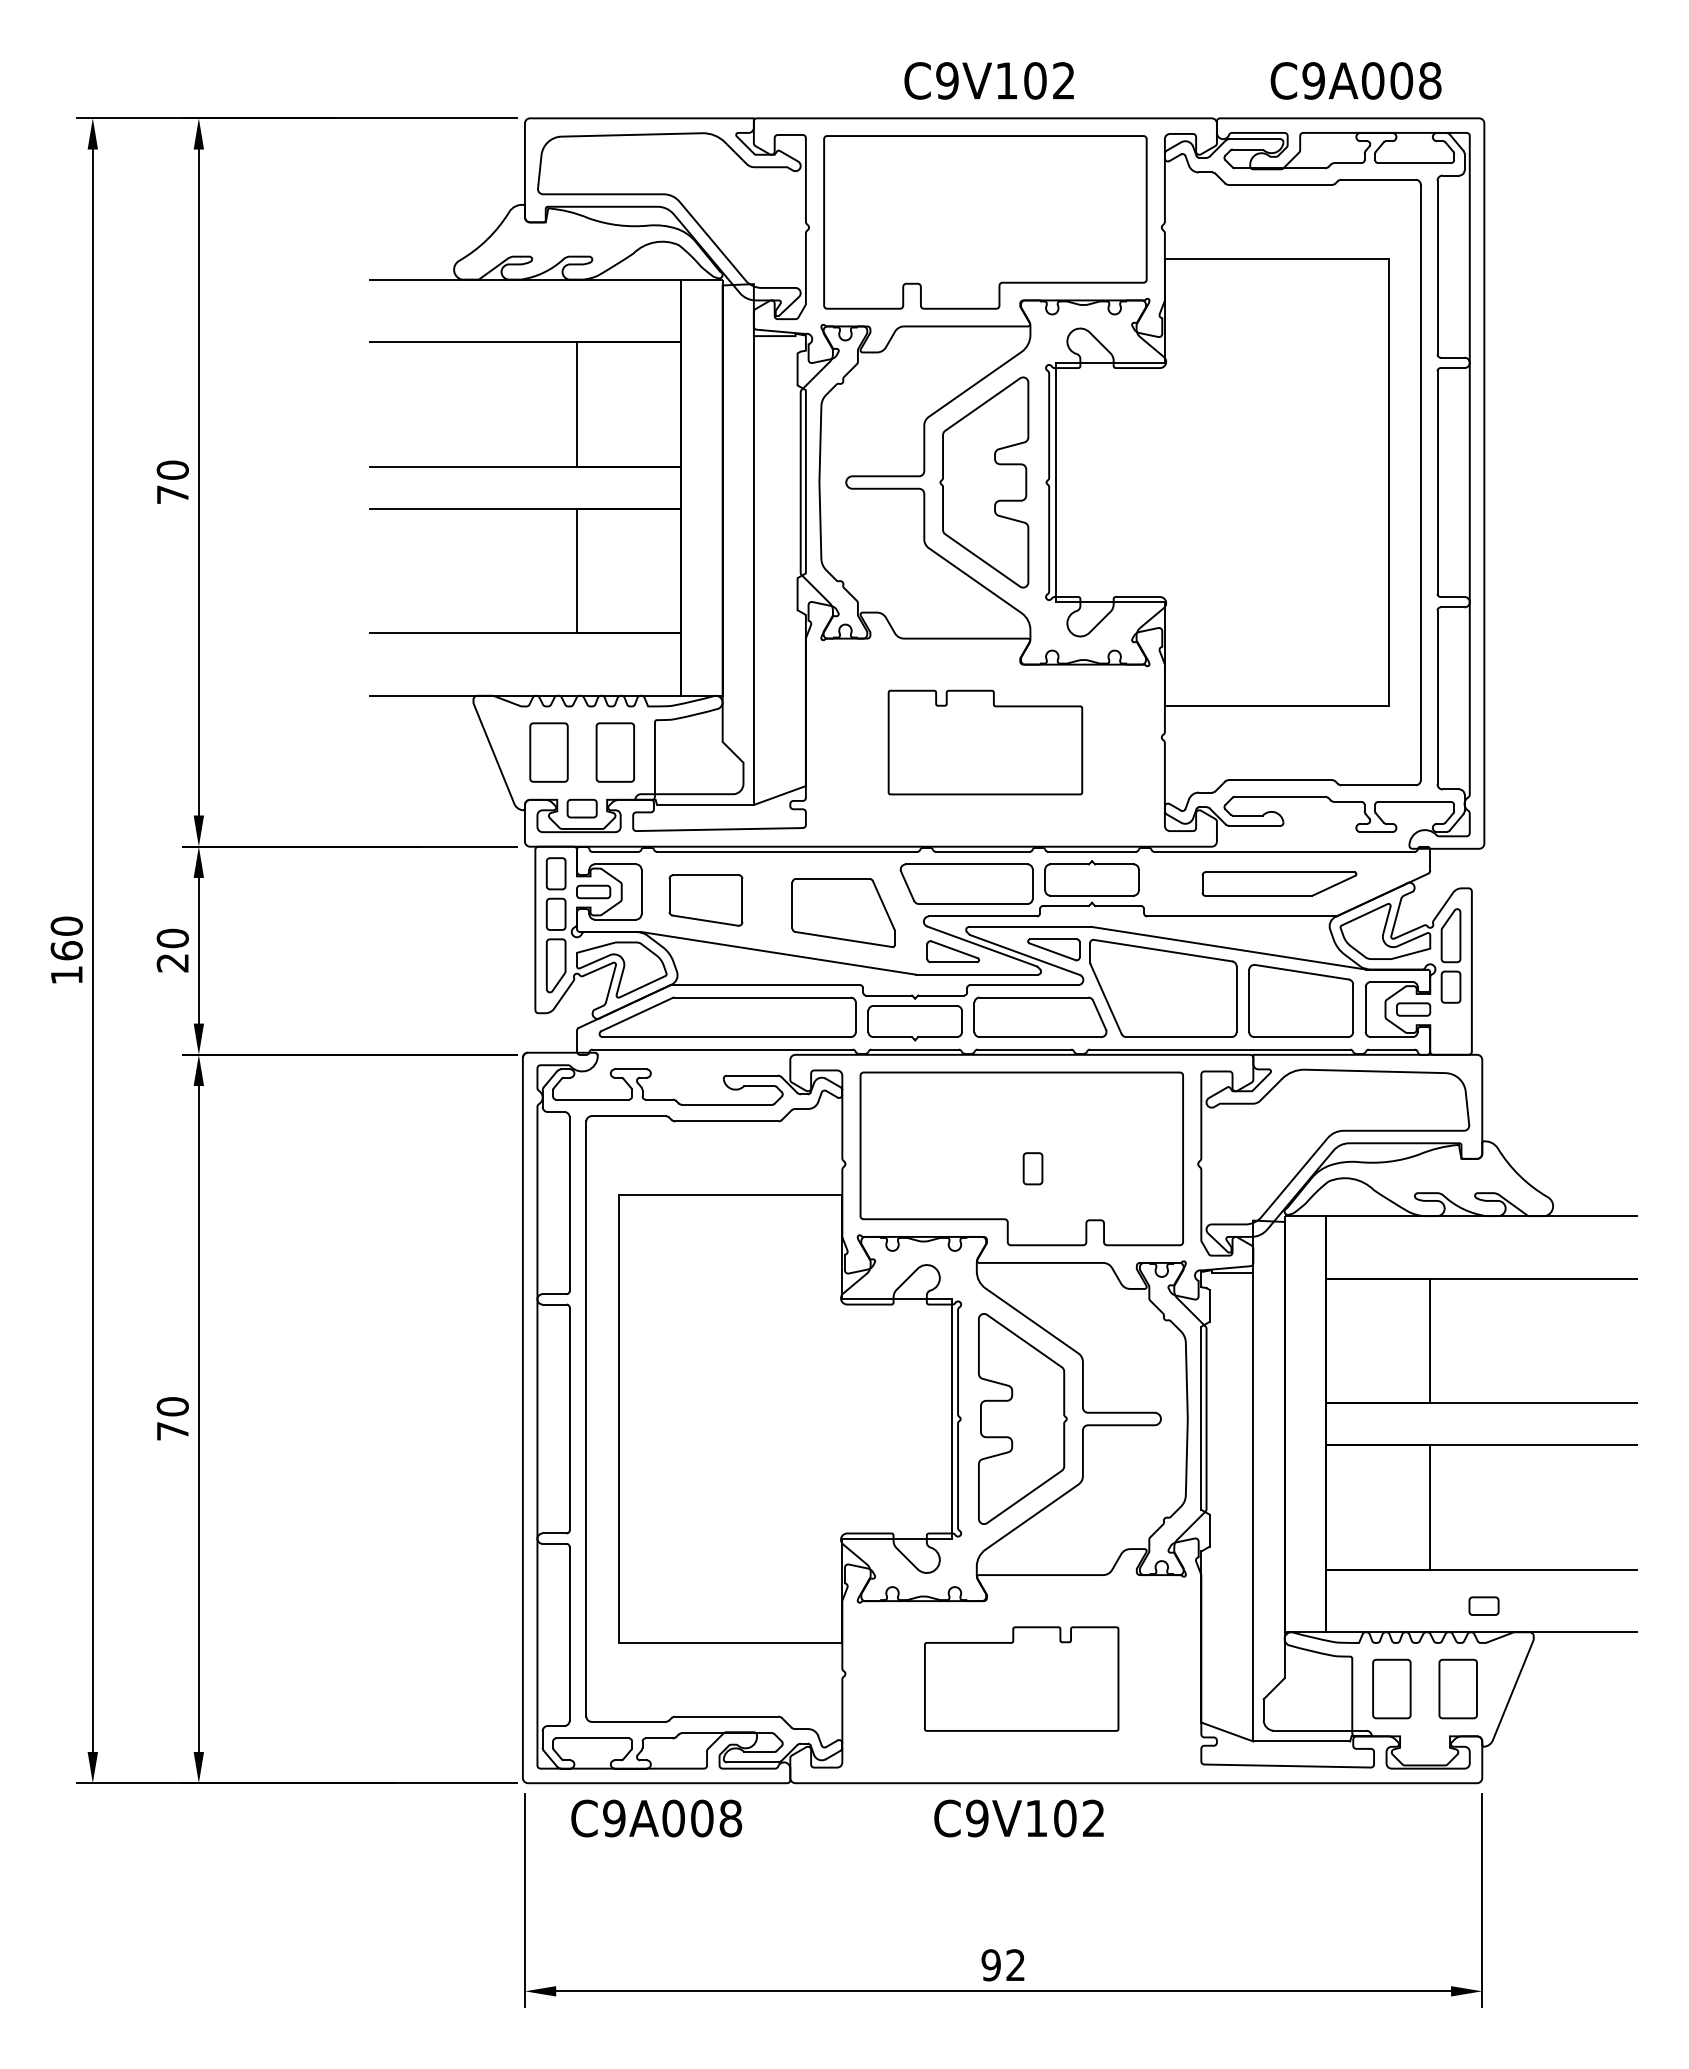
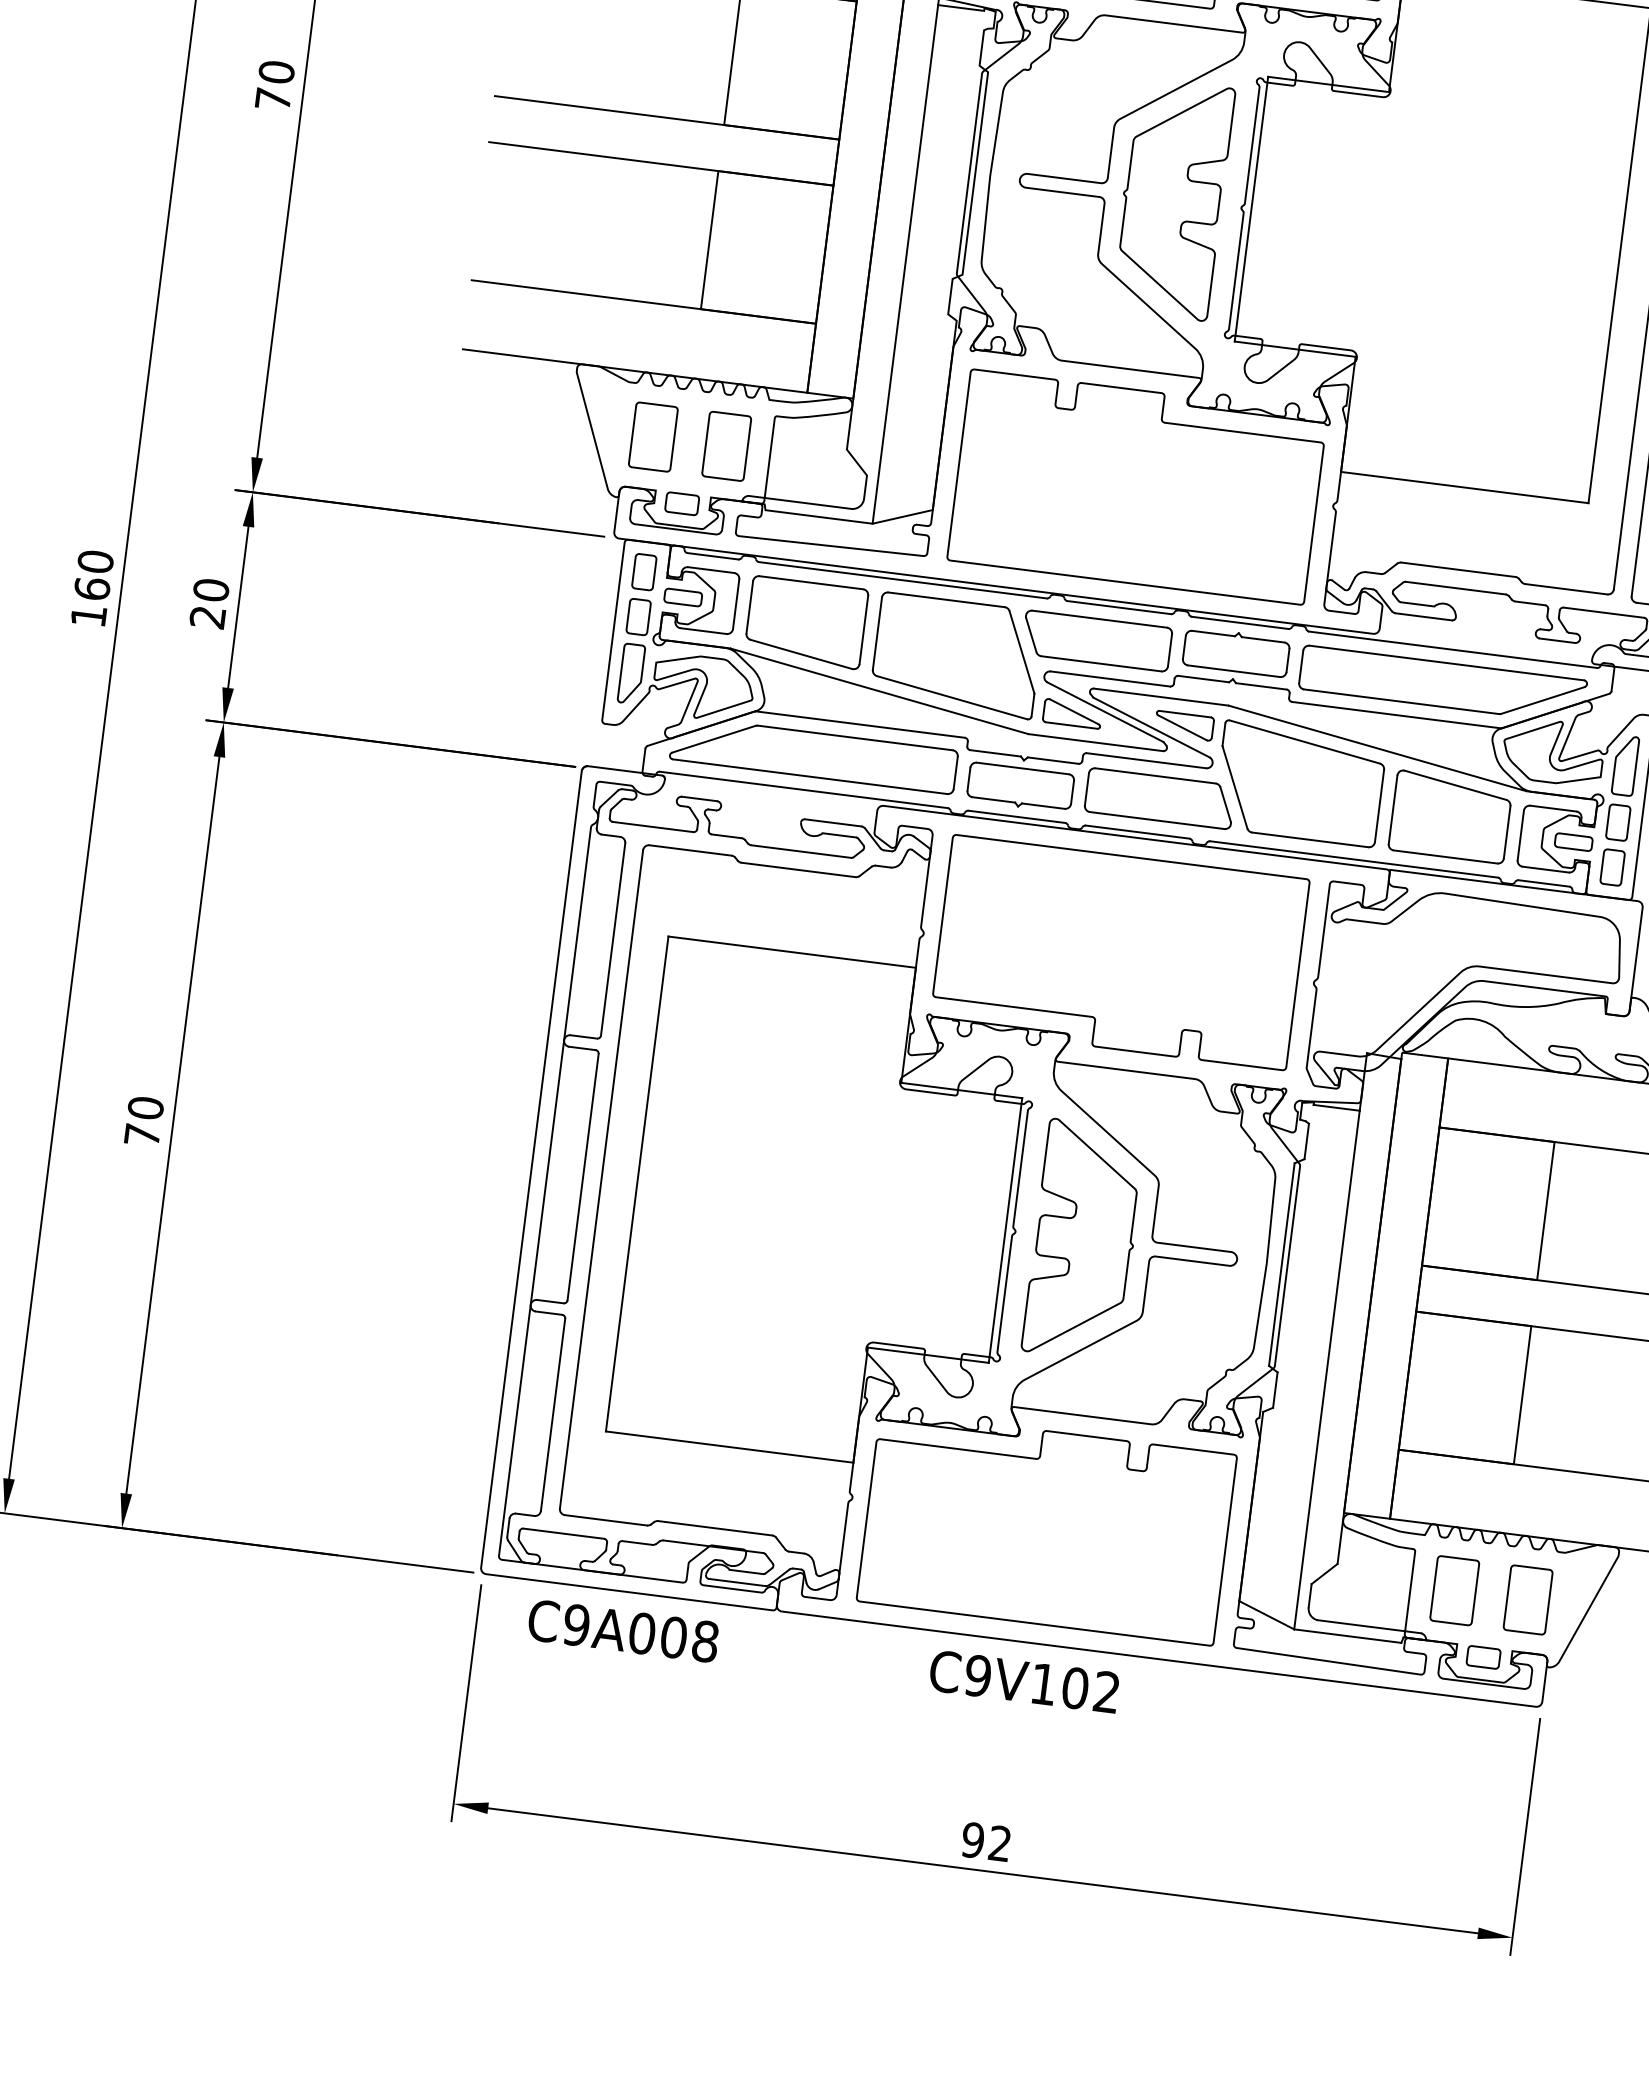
part: (985, 742) -> (1137, 486), size x1.67
part: (1279, 883) -> (1443, 683), size x1.67
part: (705, 900) -> (805, 622), size x1.43
part: (843, 912) -> (956, 655), size x1.43
part: (1032, 1168) -> (1612, 867), moved
part: (1483, 1605) -> (1483, 1656), moved
part: (1021, 1678) -> (1046, 1527), size x1.67

